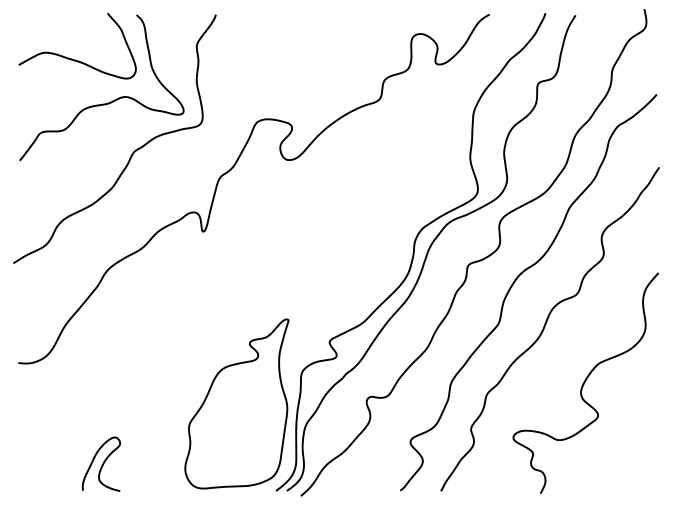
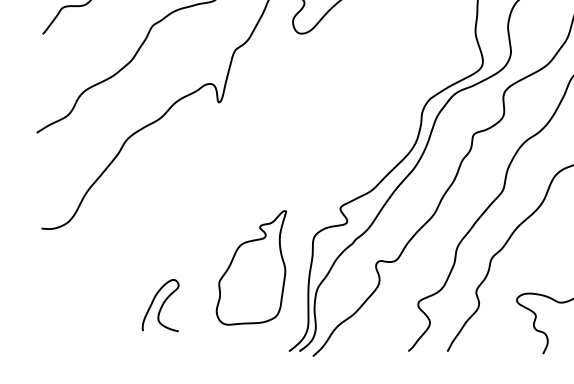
part: (236, 403) -> (251, 267), size x0.7
curve: (102, 463) -> (161, 304), moved

